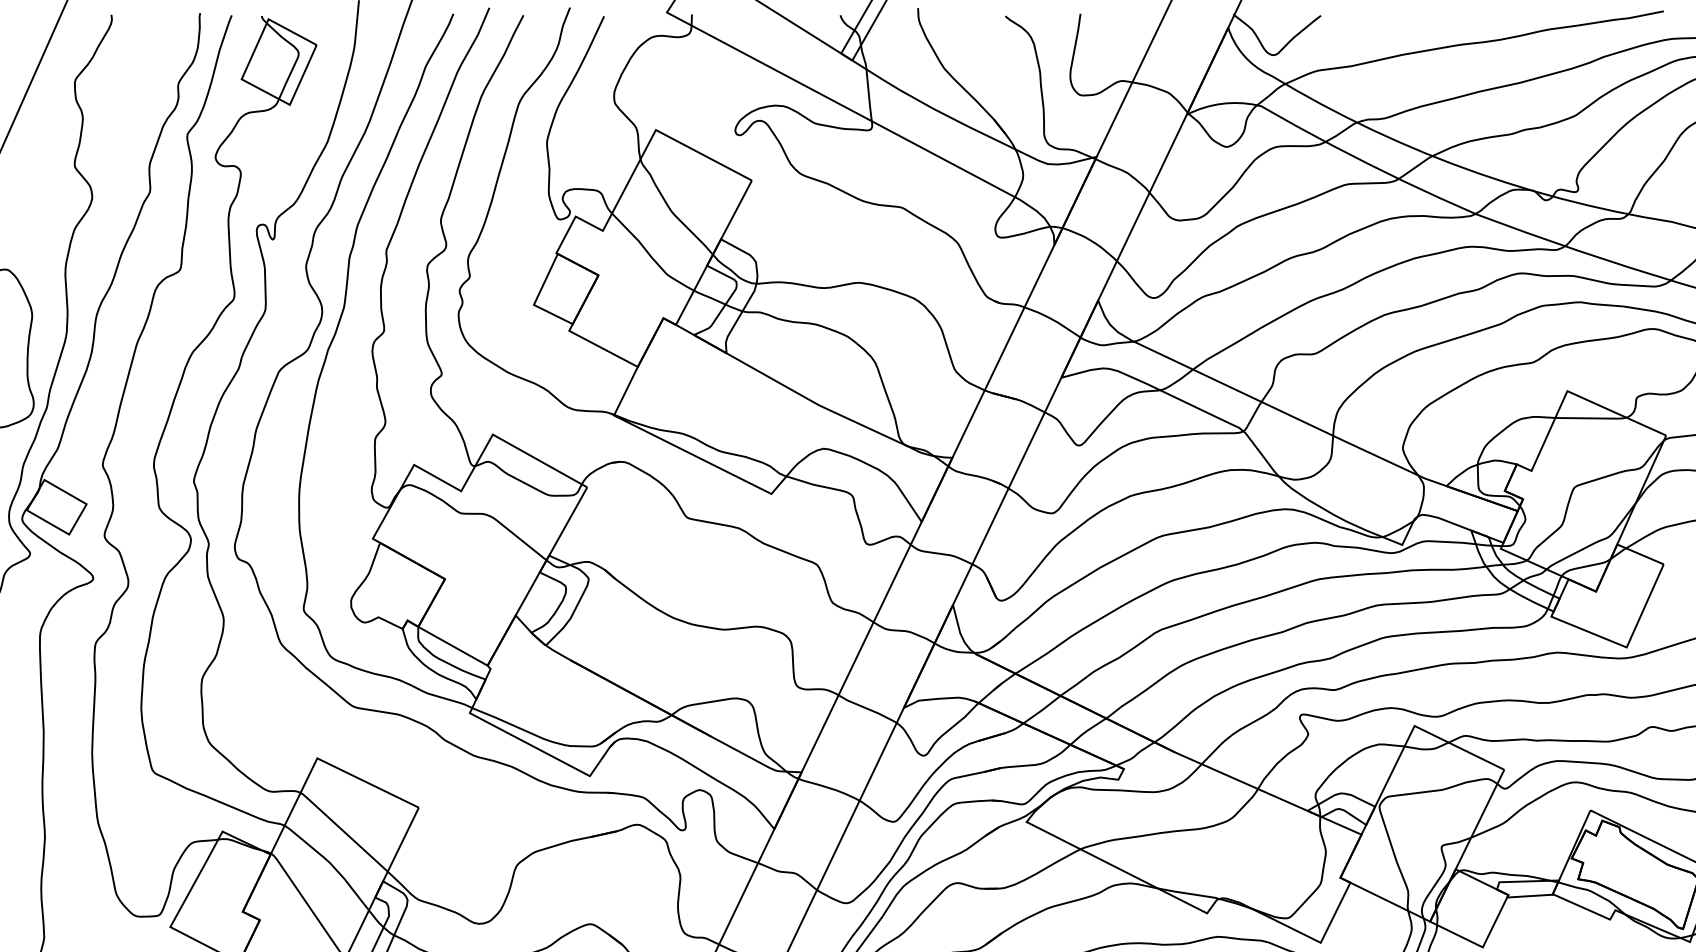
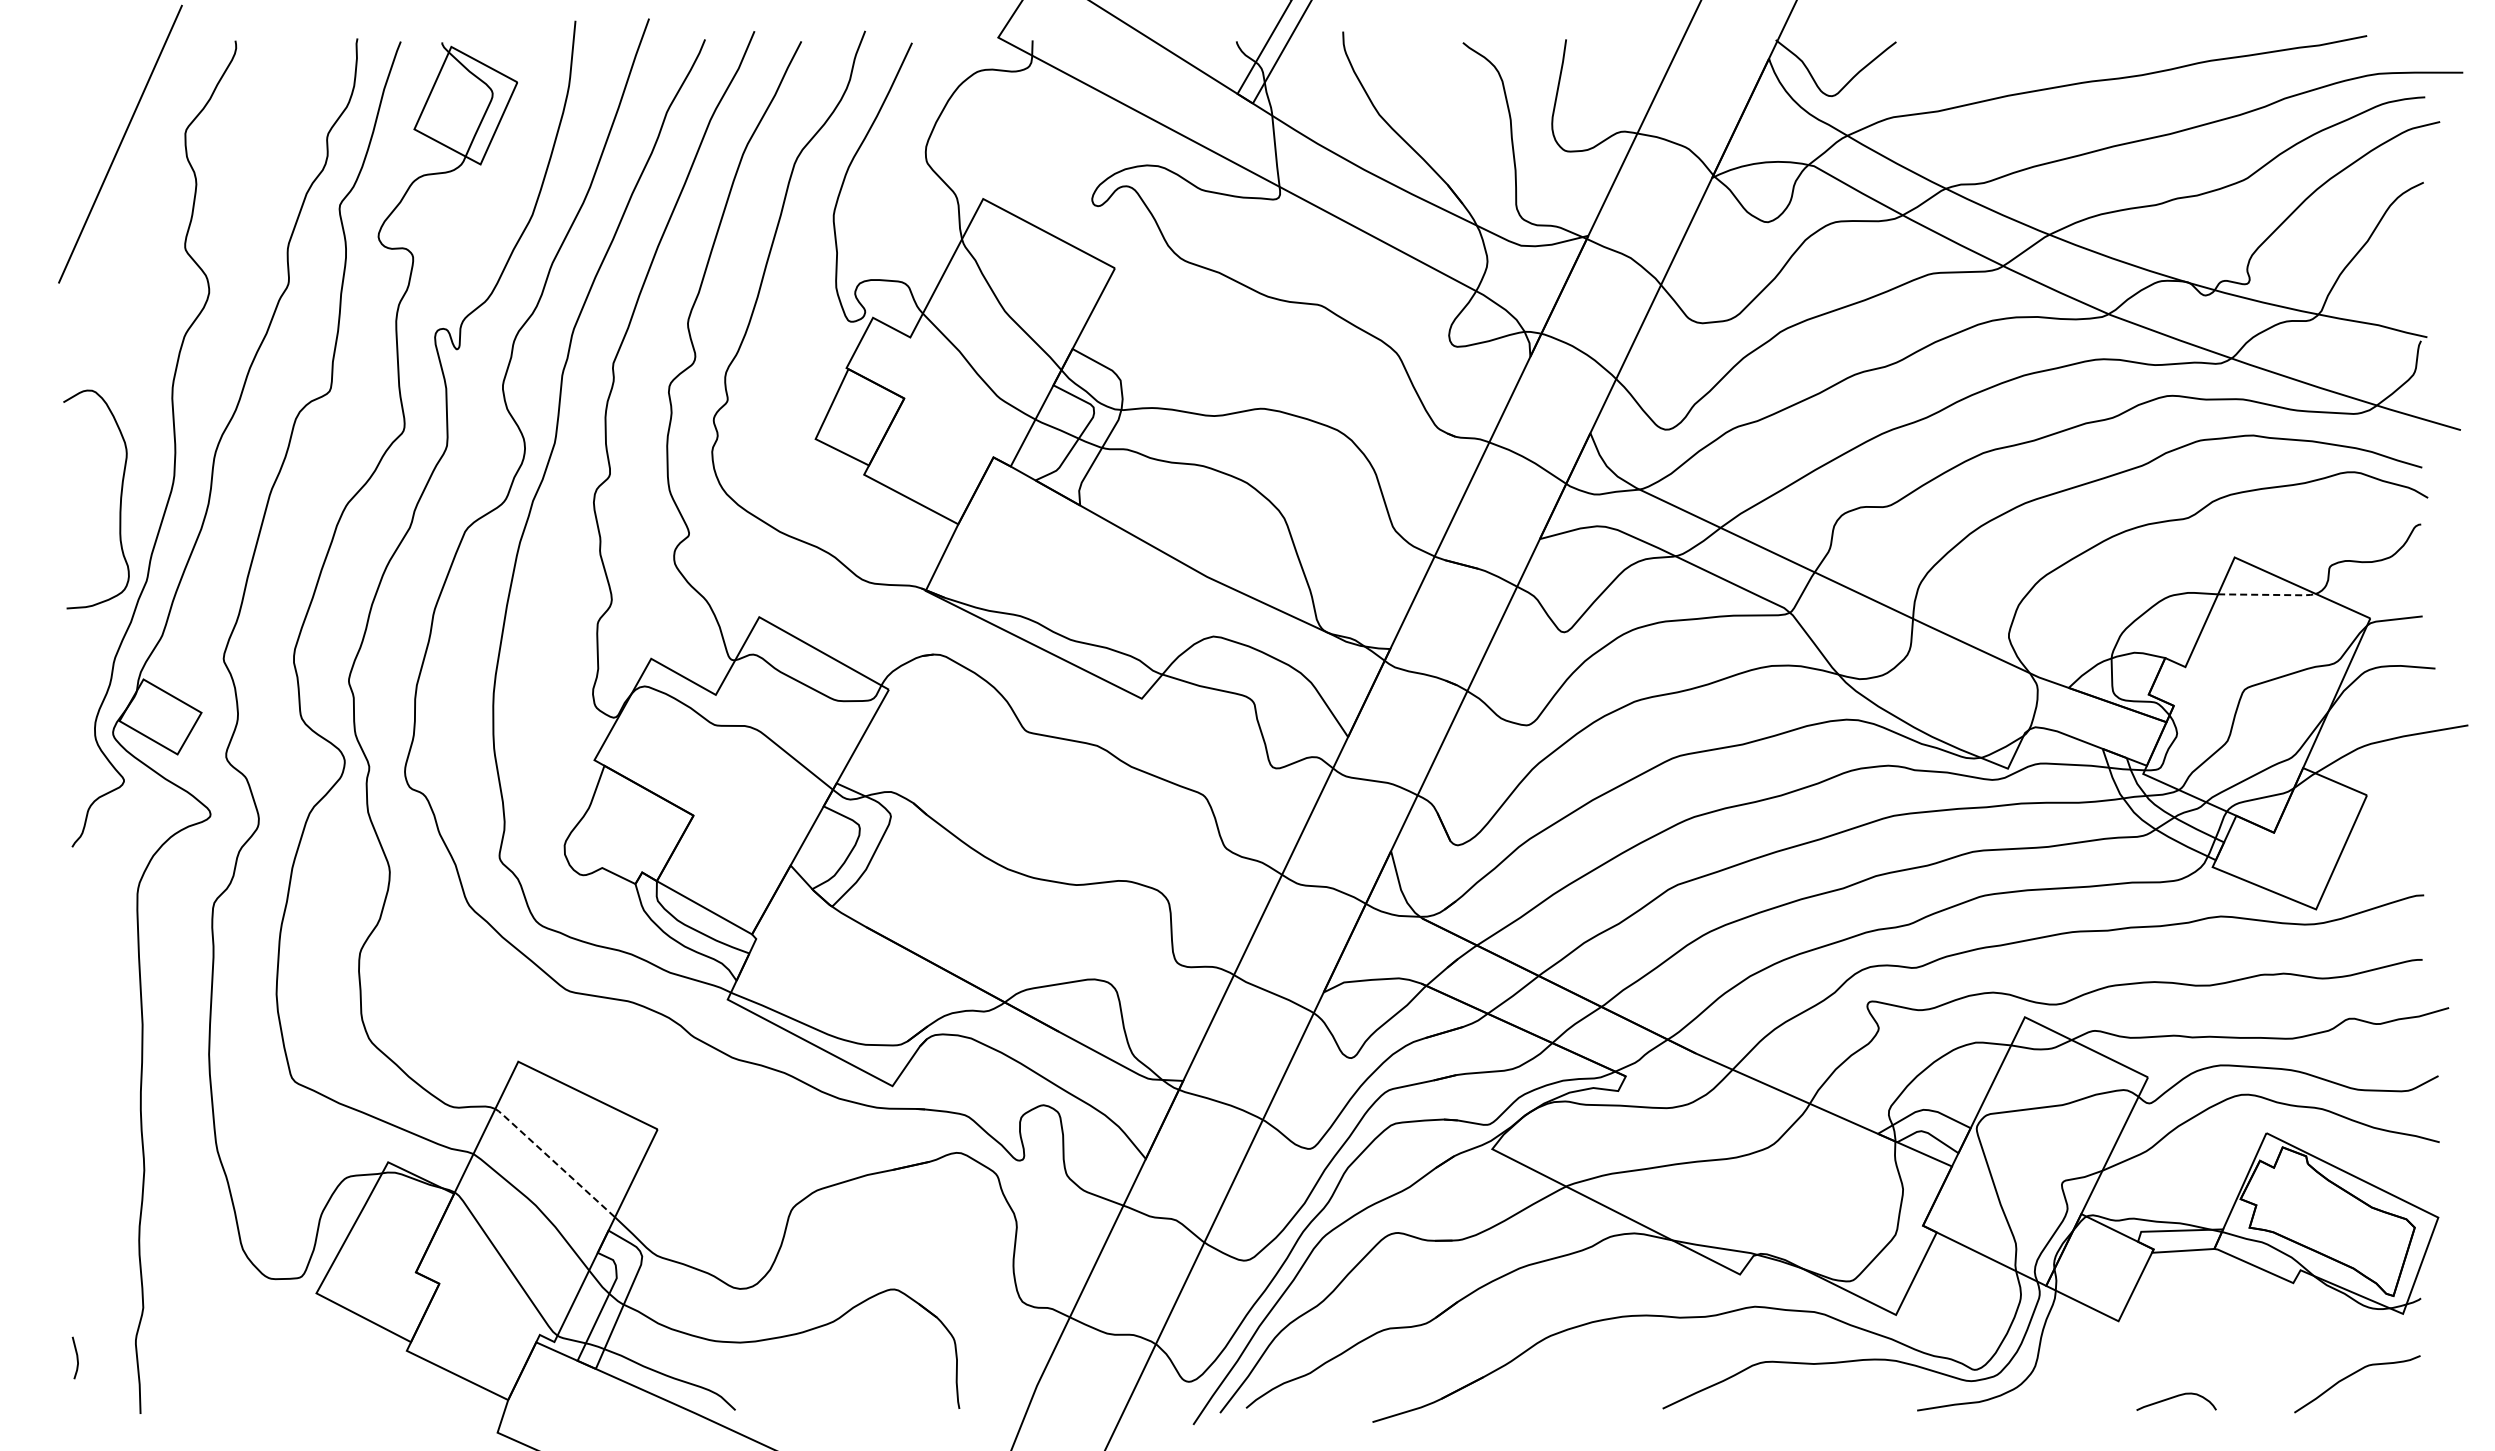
line: (1592, 418) -> (2268, 594), solid -> dashed
line: (343, 831) -> (554, 1162), solid -> dashed

